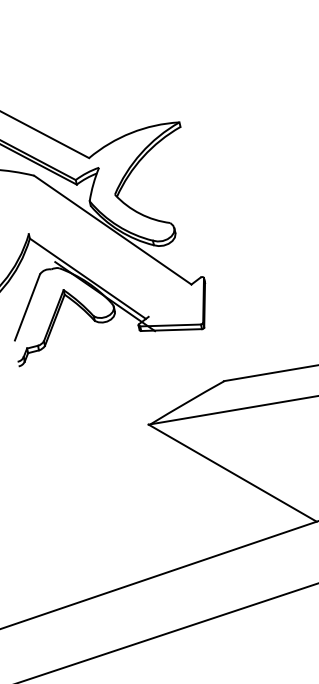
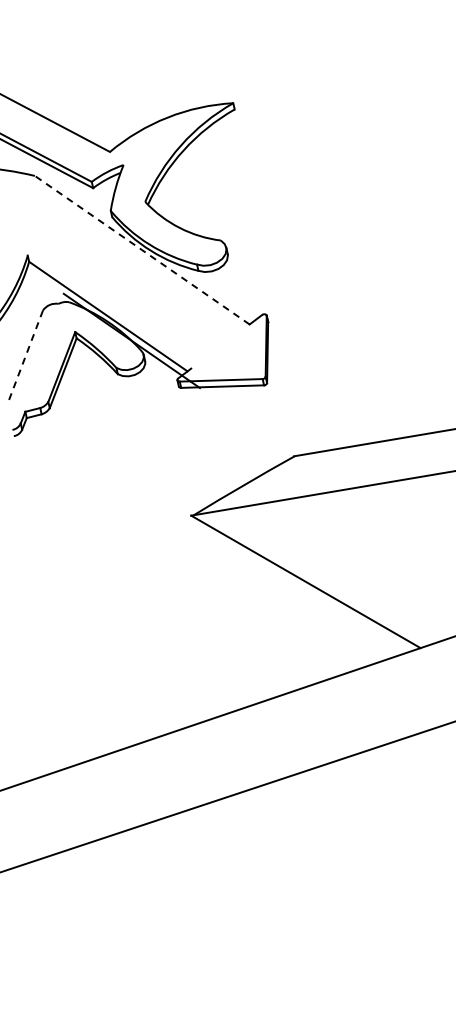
line: (112, 230) -> (142, 250), solid -> dashed
line: (27, 308) -> (25, 356), solid -> dashed

